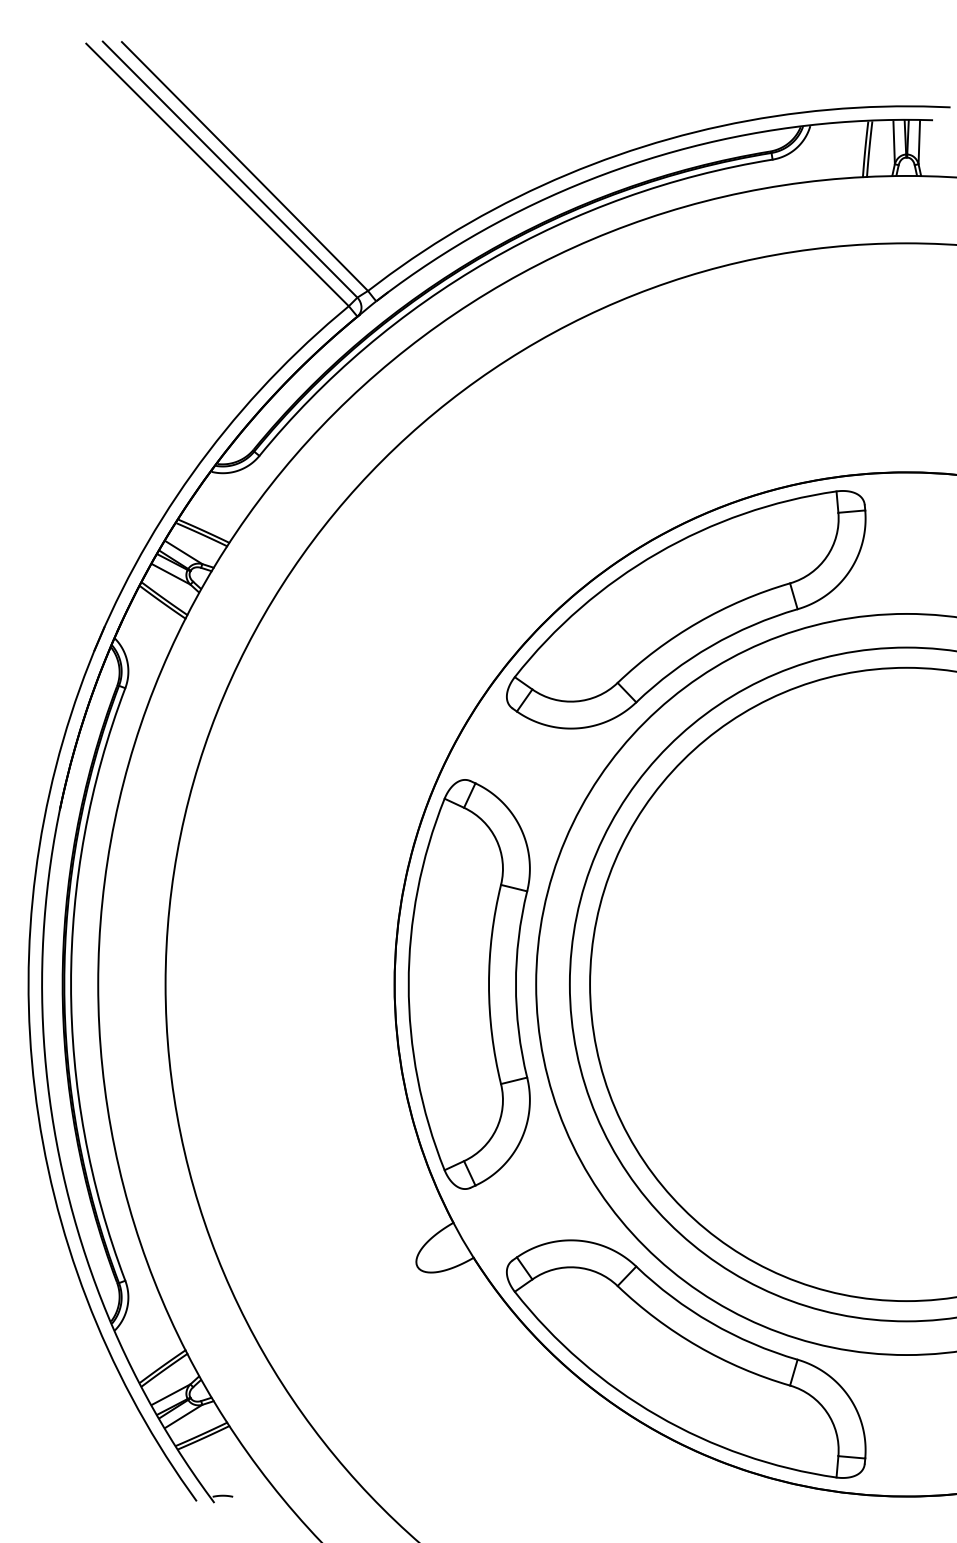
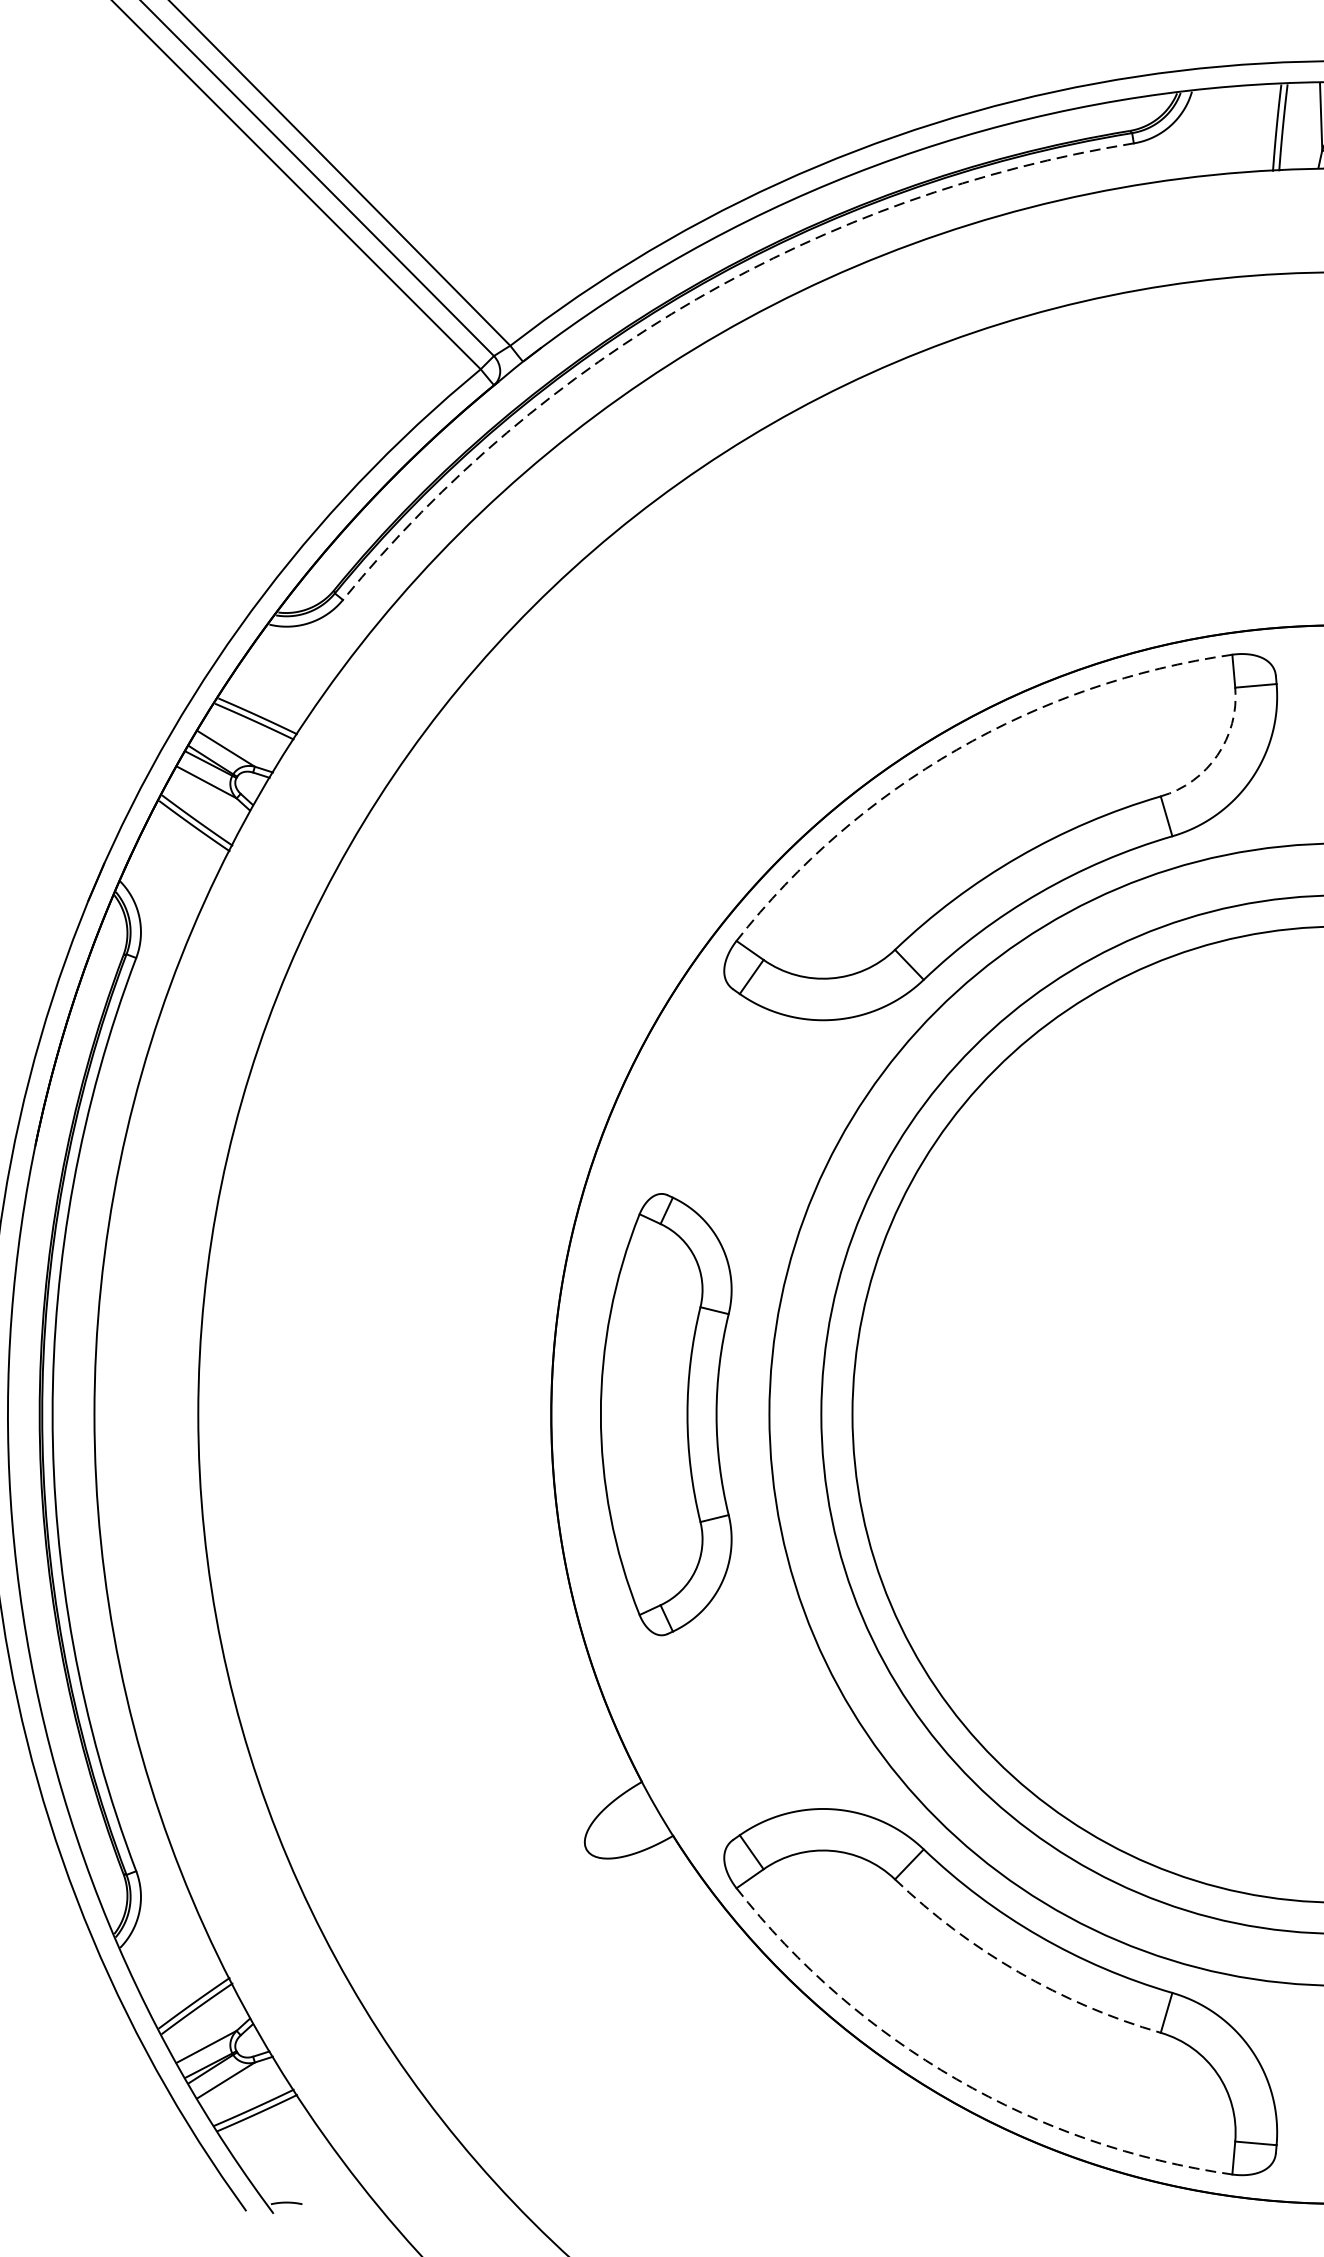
arc: (488, 260) -> (695, 298), solid -> dashed
arc: (657, 553) -> (956, 750), solid -> dashed
arc: (826, 556) -> (1216, 755), solid -> dashed
part: (468, 984) -> (665, 1414), size x0.7
arc: (697, 1346) -> (1018, 1972), solid -> dashed
arc: (657, 1415) -> (956, 2078), solid -> dashed

